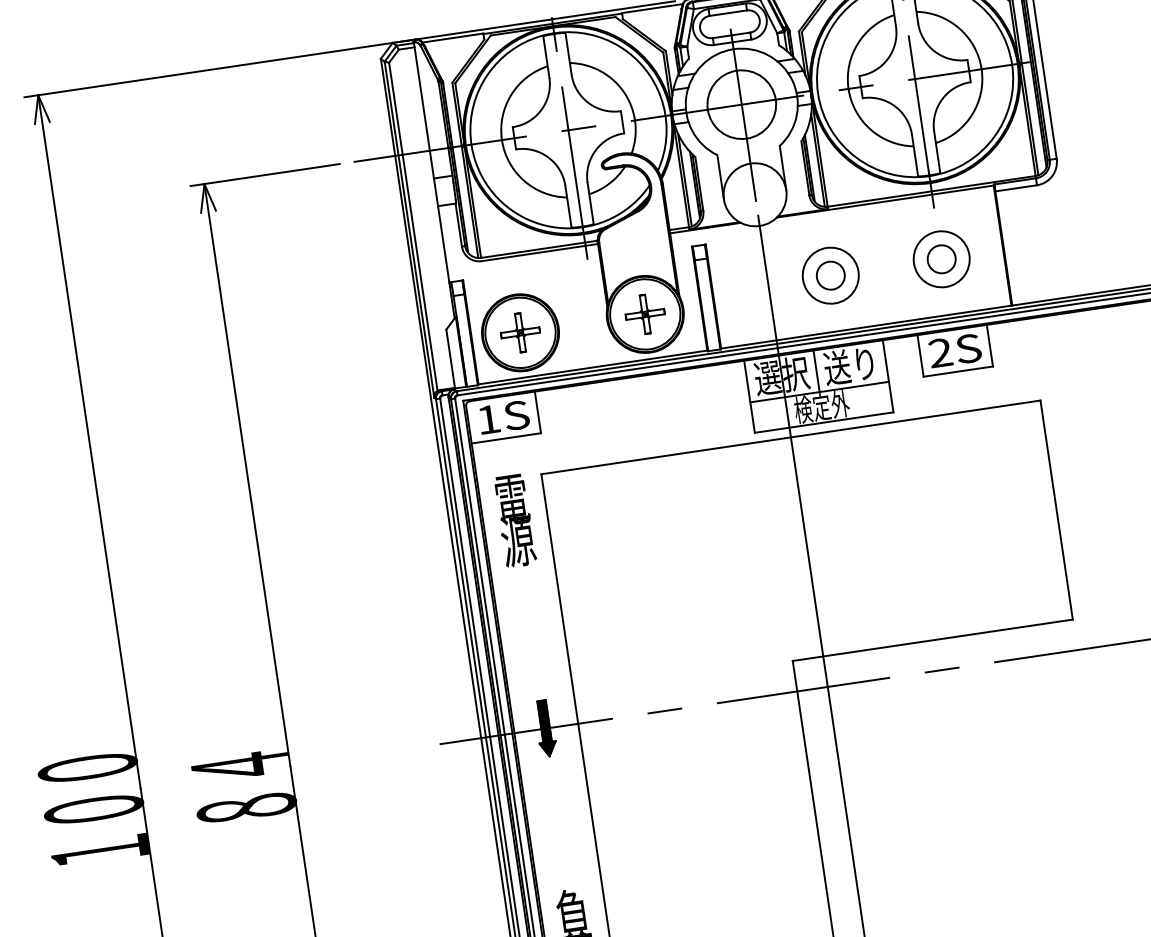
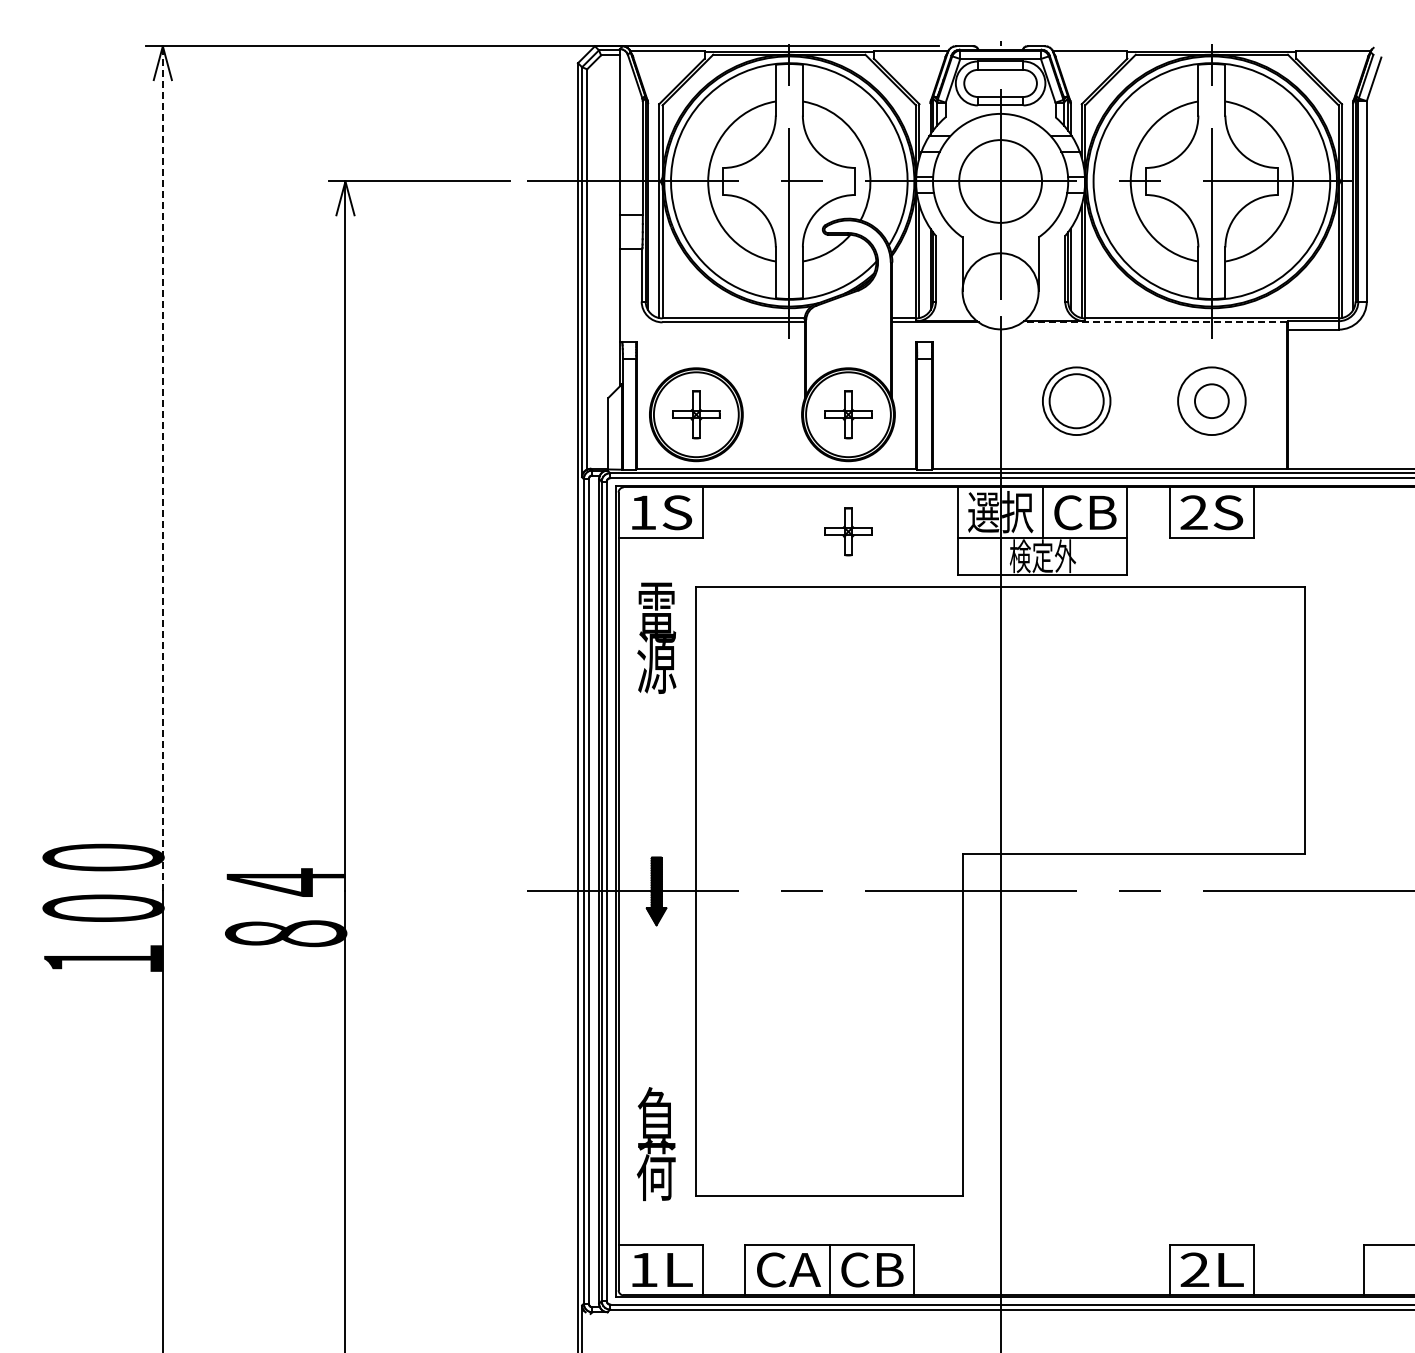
line: (885, 201) -> (1154, 322), solid -> dashed
circle: (830, 275) -> (1076, 401), size x1.6
text: (850, 365) -> (1084, 511), 送り -> CB
part: (659, 410) -> (848, 531), added
line: (89, 441) -> (162, 468), solid -> dashed

